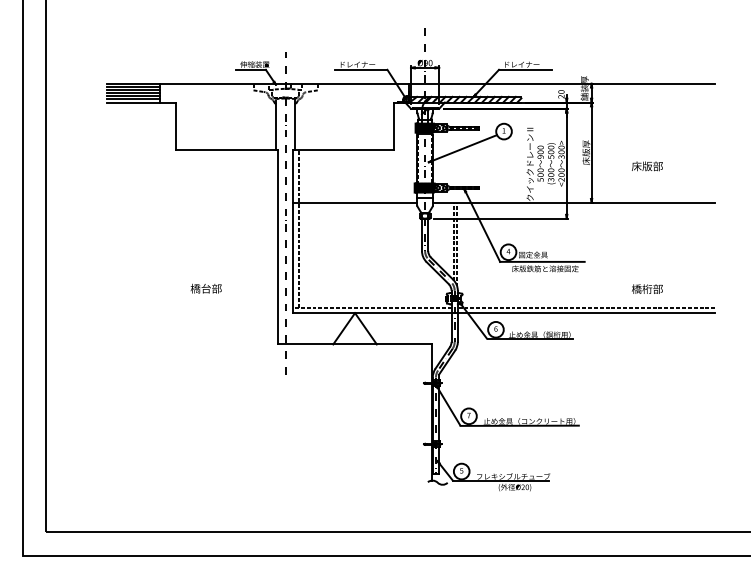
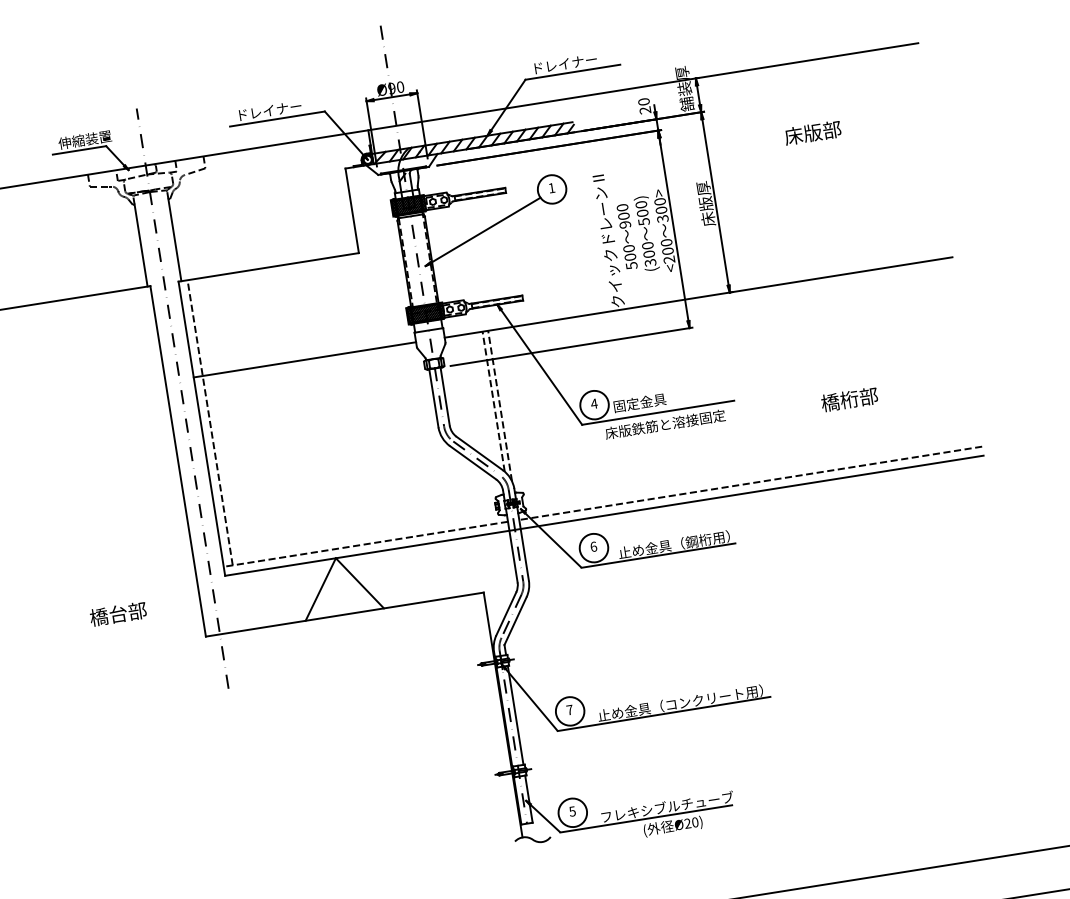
text: (647, 166) -> (813, 133), moved
text: (205, 288) -> (116, 613), moved
text: (647, 288) -> (849, 398), moved

